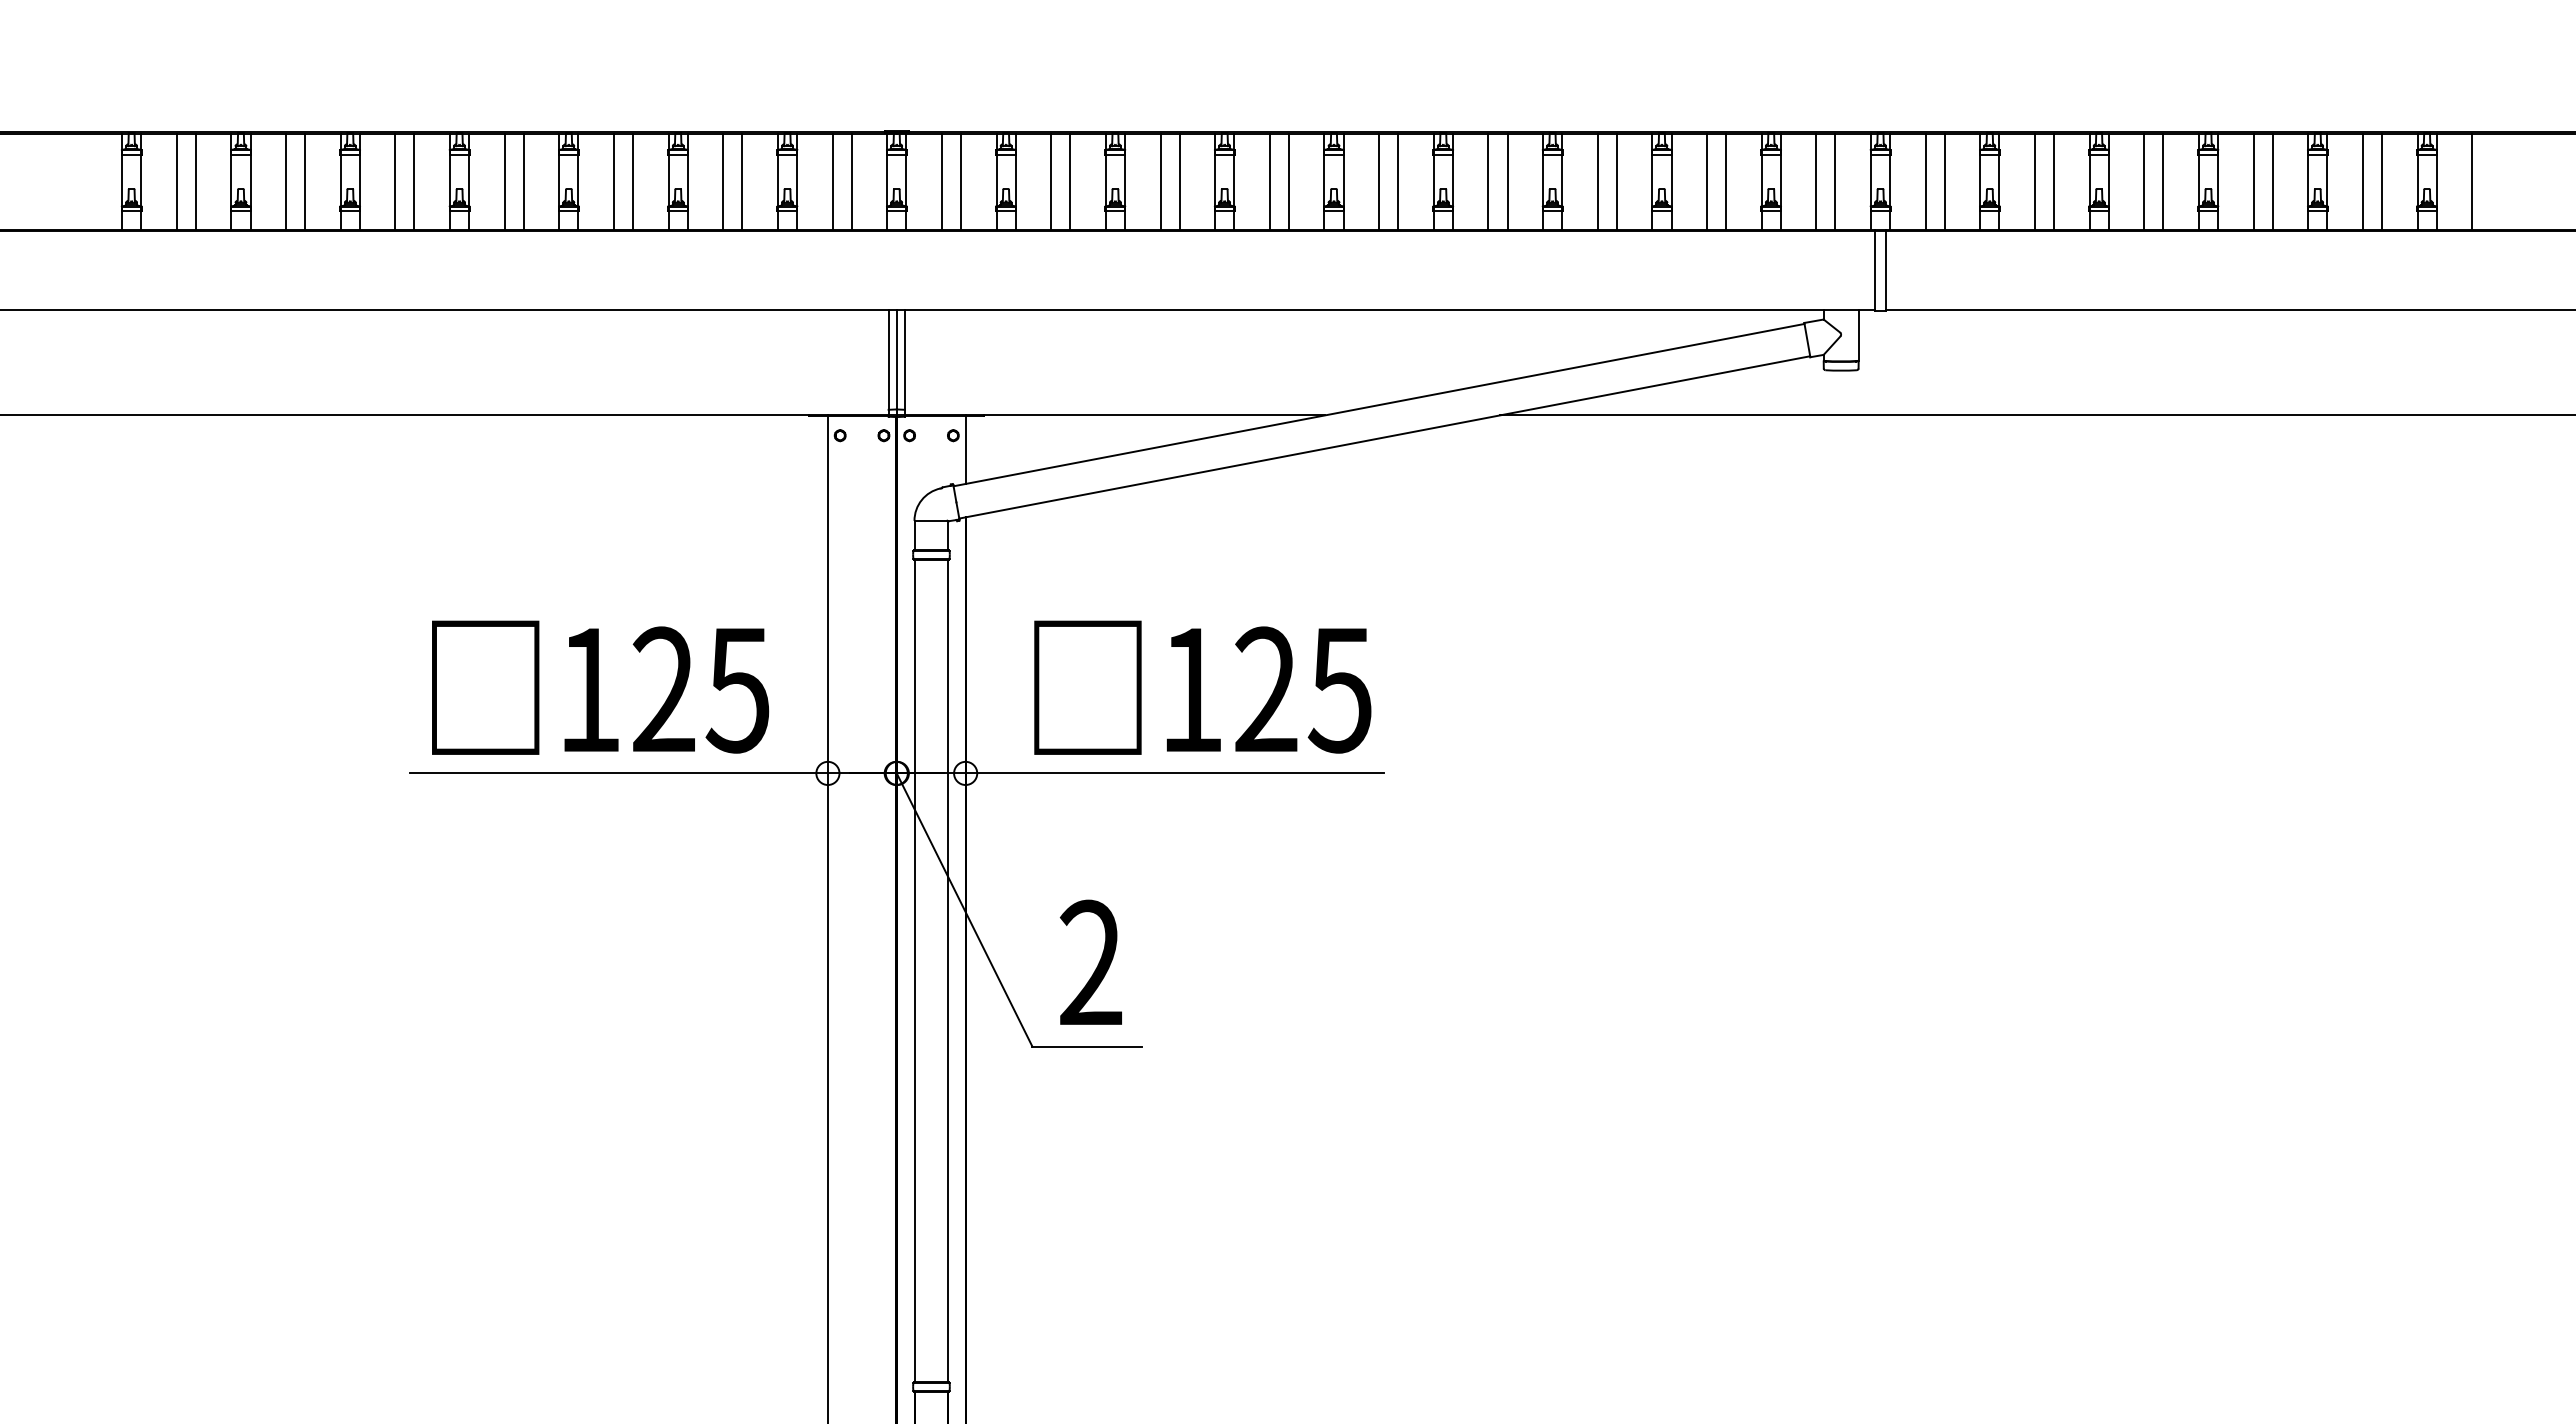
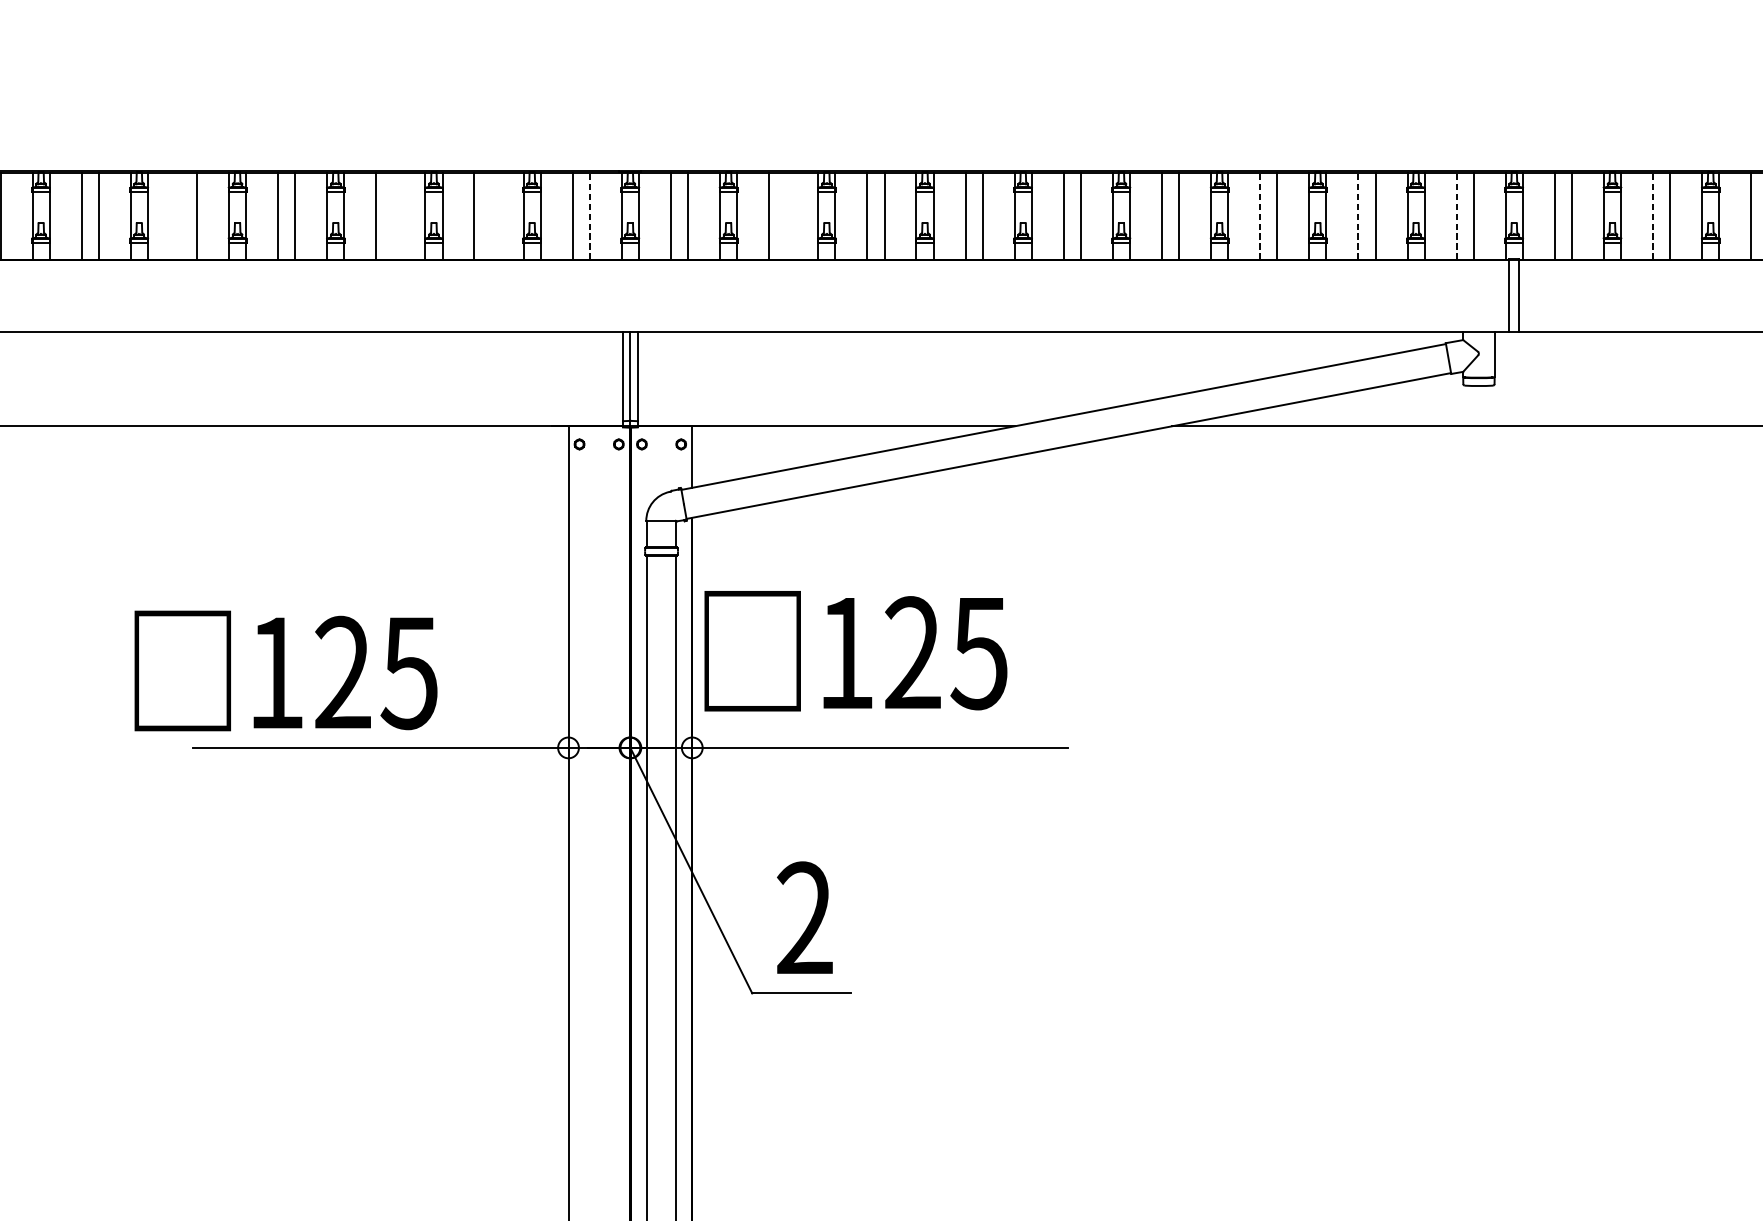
line: (395, 181) -> (179, 216), removed
line: (633, 181) -> (393, 216), removed
line: (742, 181) -> (491, 216), removed
line: (851, 181) -> (589, 216), solid -> dashed
line: (1070, 181) -> (786, 216), removed
line: (1597, 181) -> (1259, 216), solid -> dashed
line: (1707, 181) -> (1358, 216), solid -> dashed
line: (1816, 181) -> (1456, 216), solid -> dashed
line: (2034, 181) -> (1652, 216), solid -> dashed
text: (600, 687) -> (286, 670), moved
text: (1202, 687) -> (855, 650), moved

